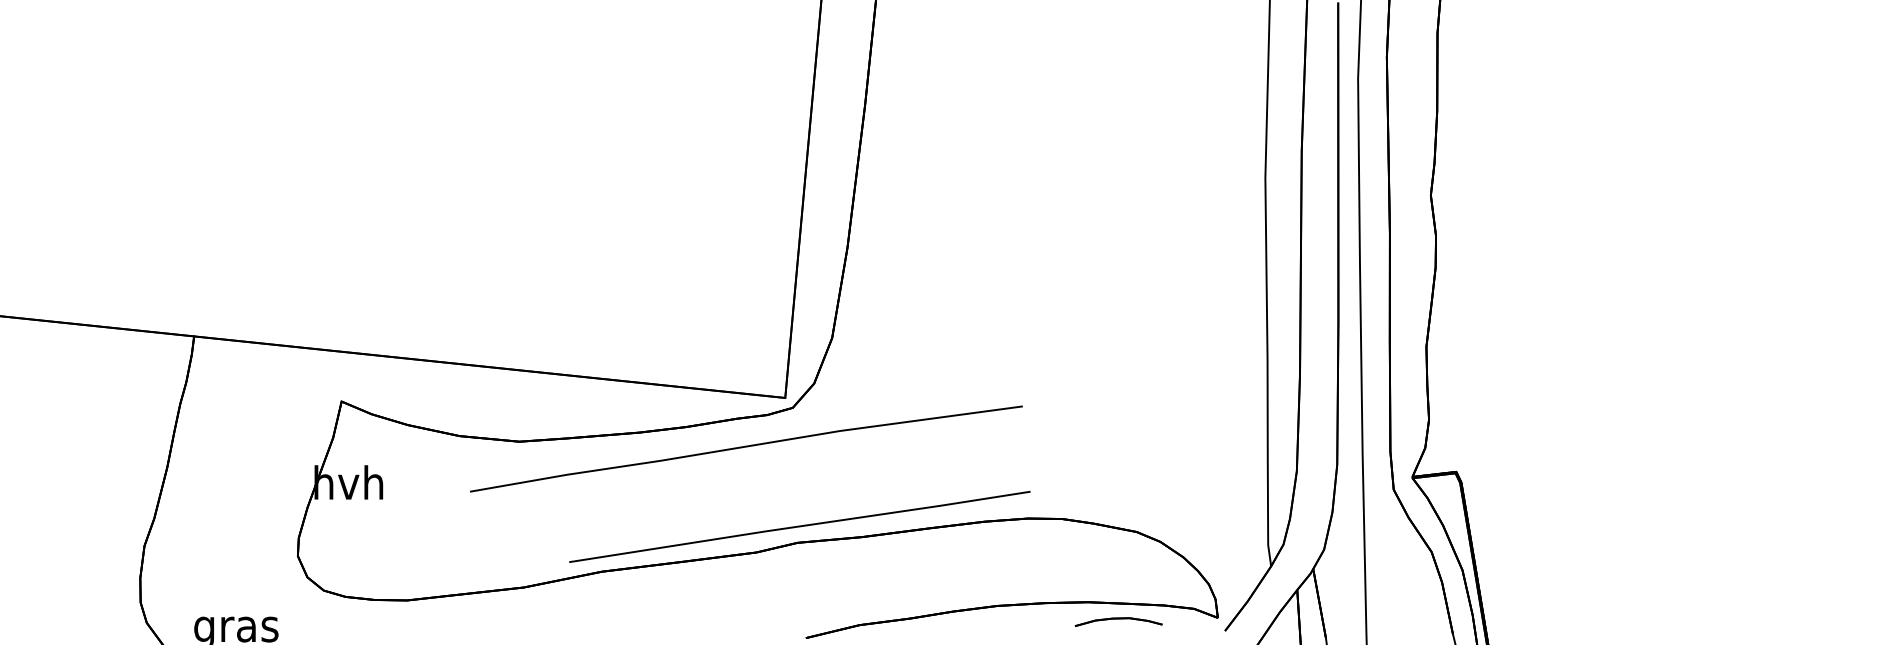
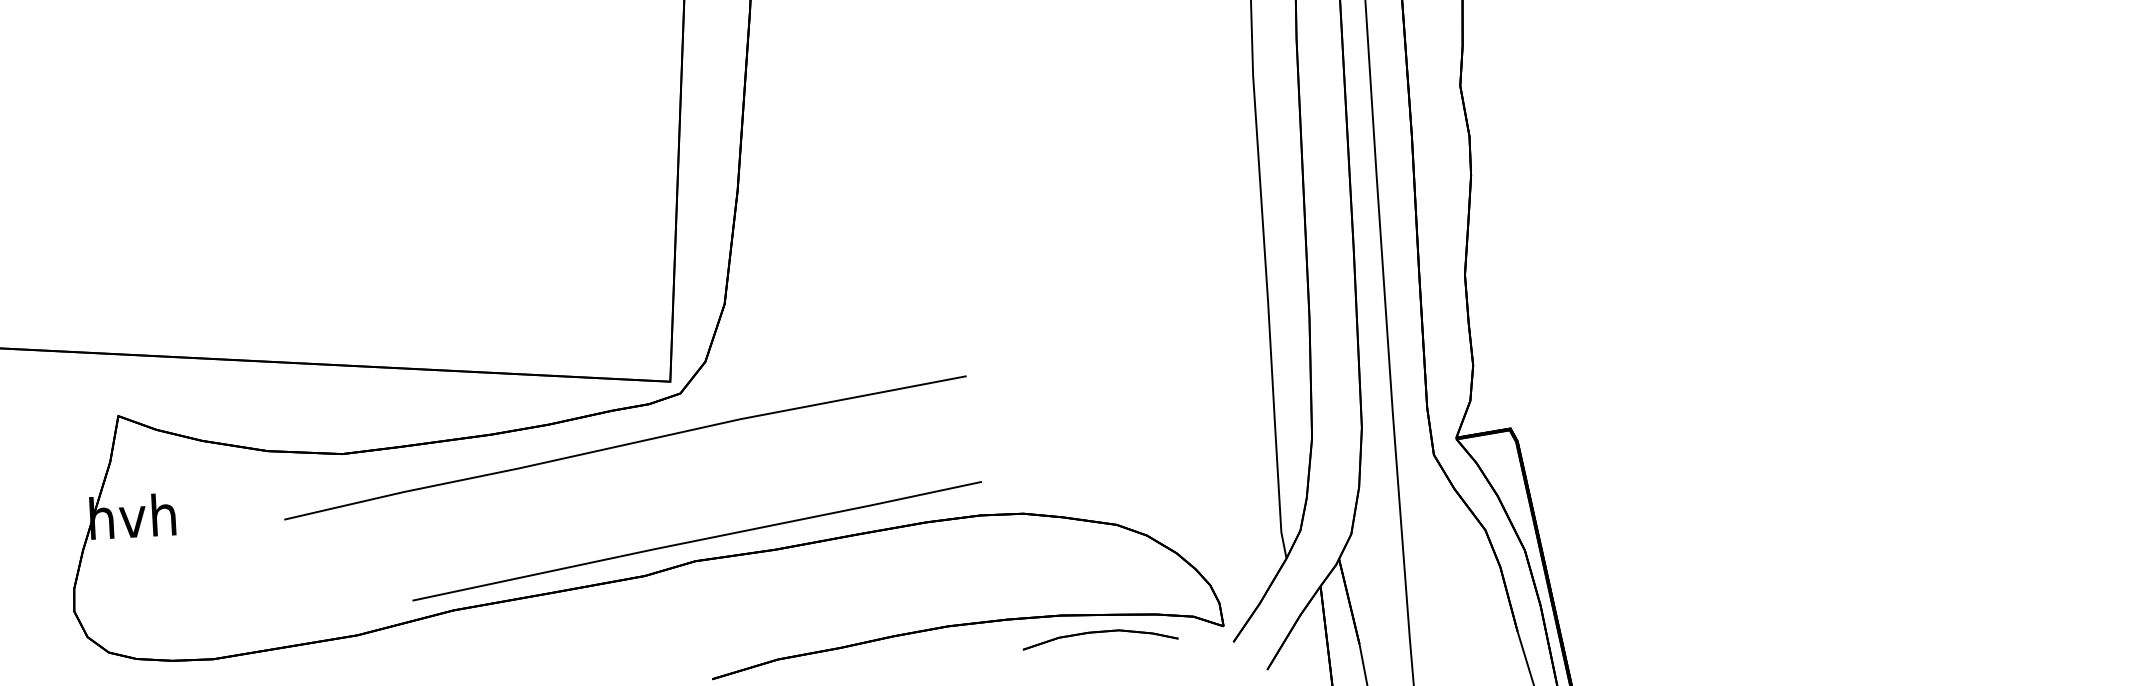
part: (1118, 621) -> (1100, 637), size x1.43

